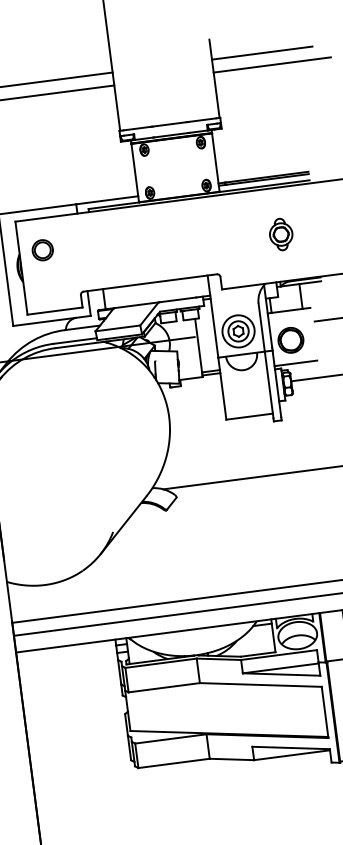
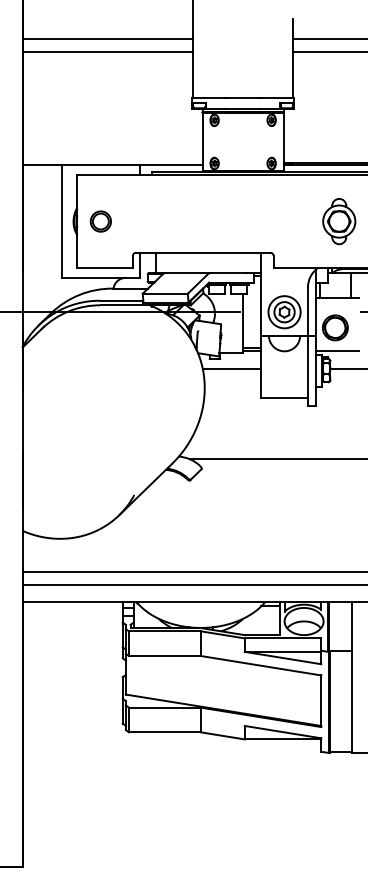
part: (281, 234) -> (339, 221), size x1.43
part: (42, 250) -> (100, 221), moved
line: (193, 394) -> (231, 368), added

